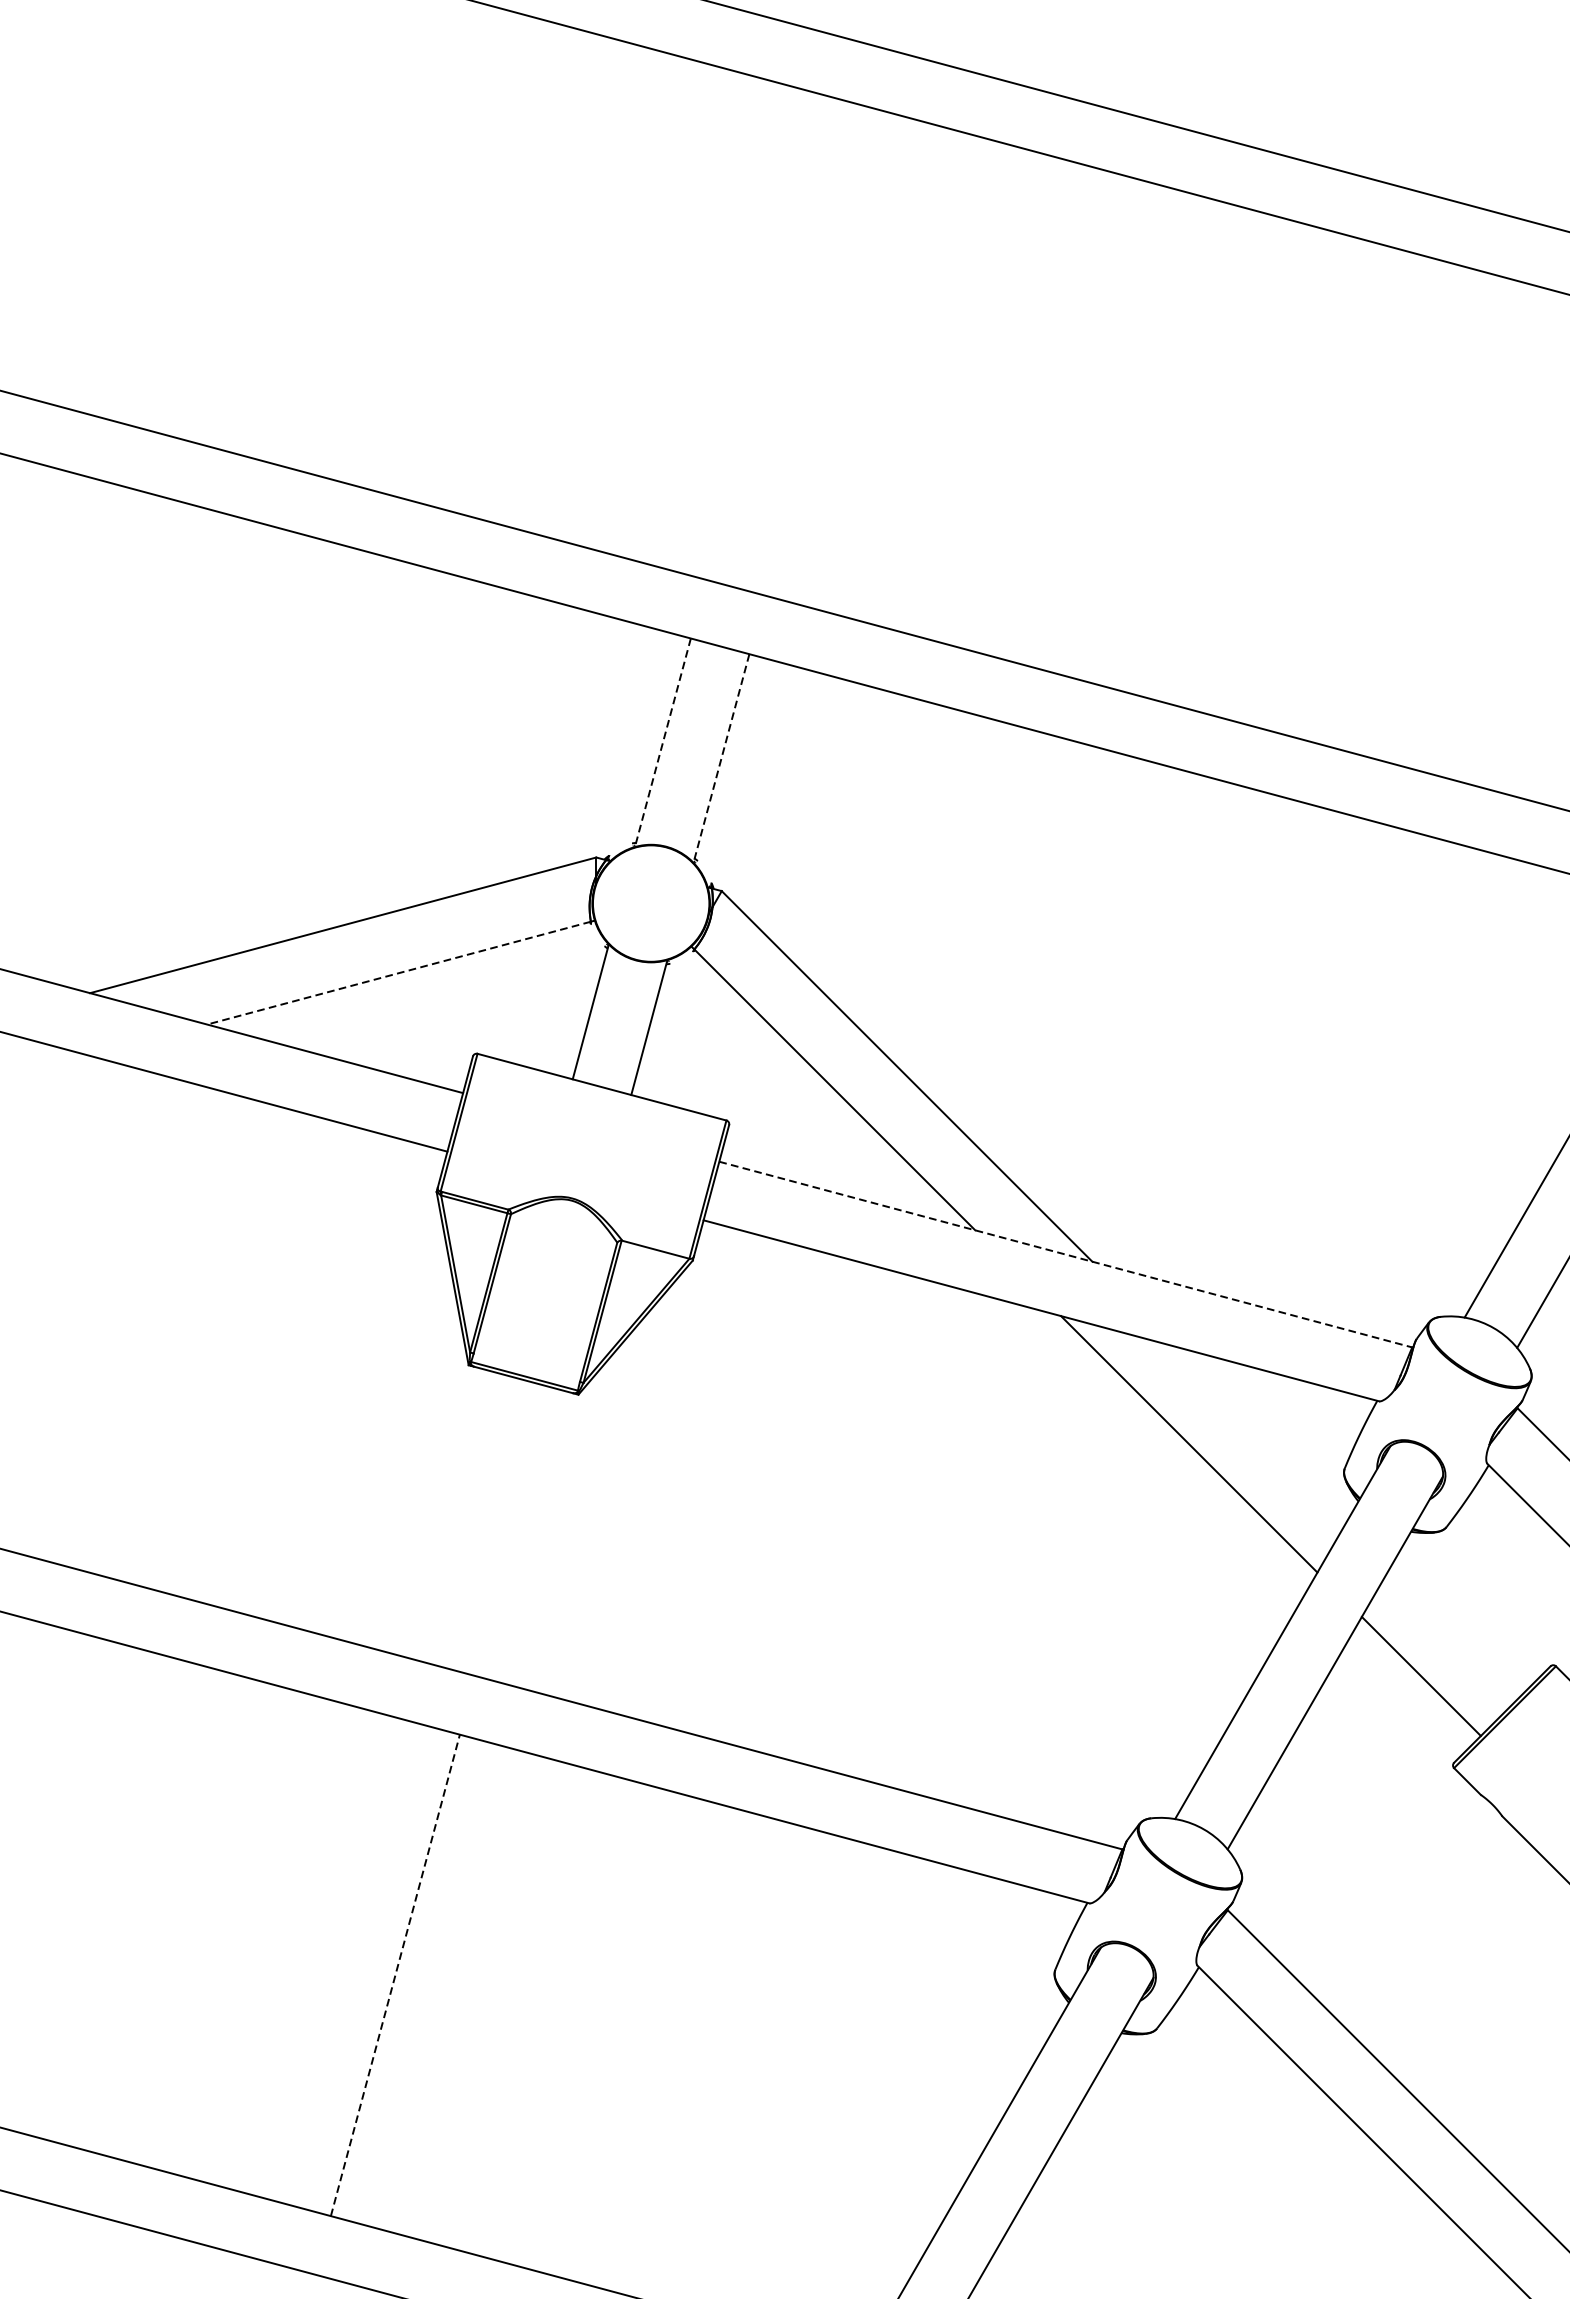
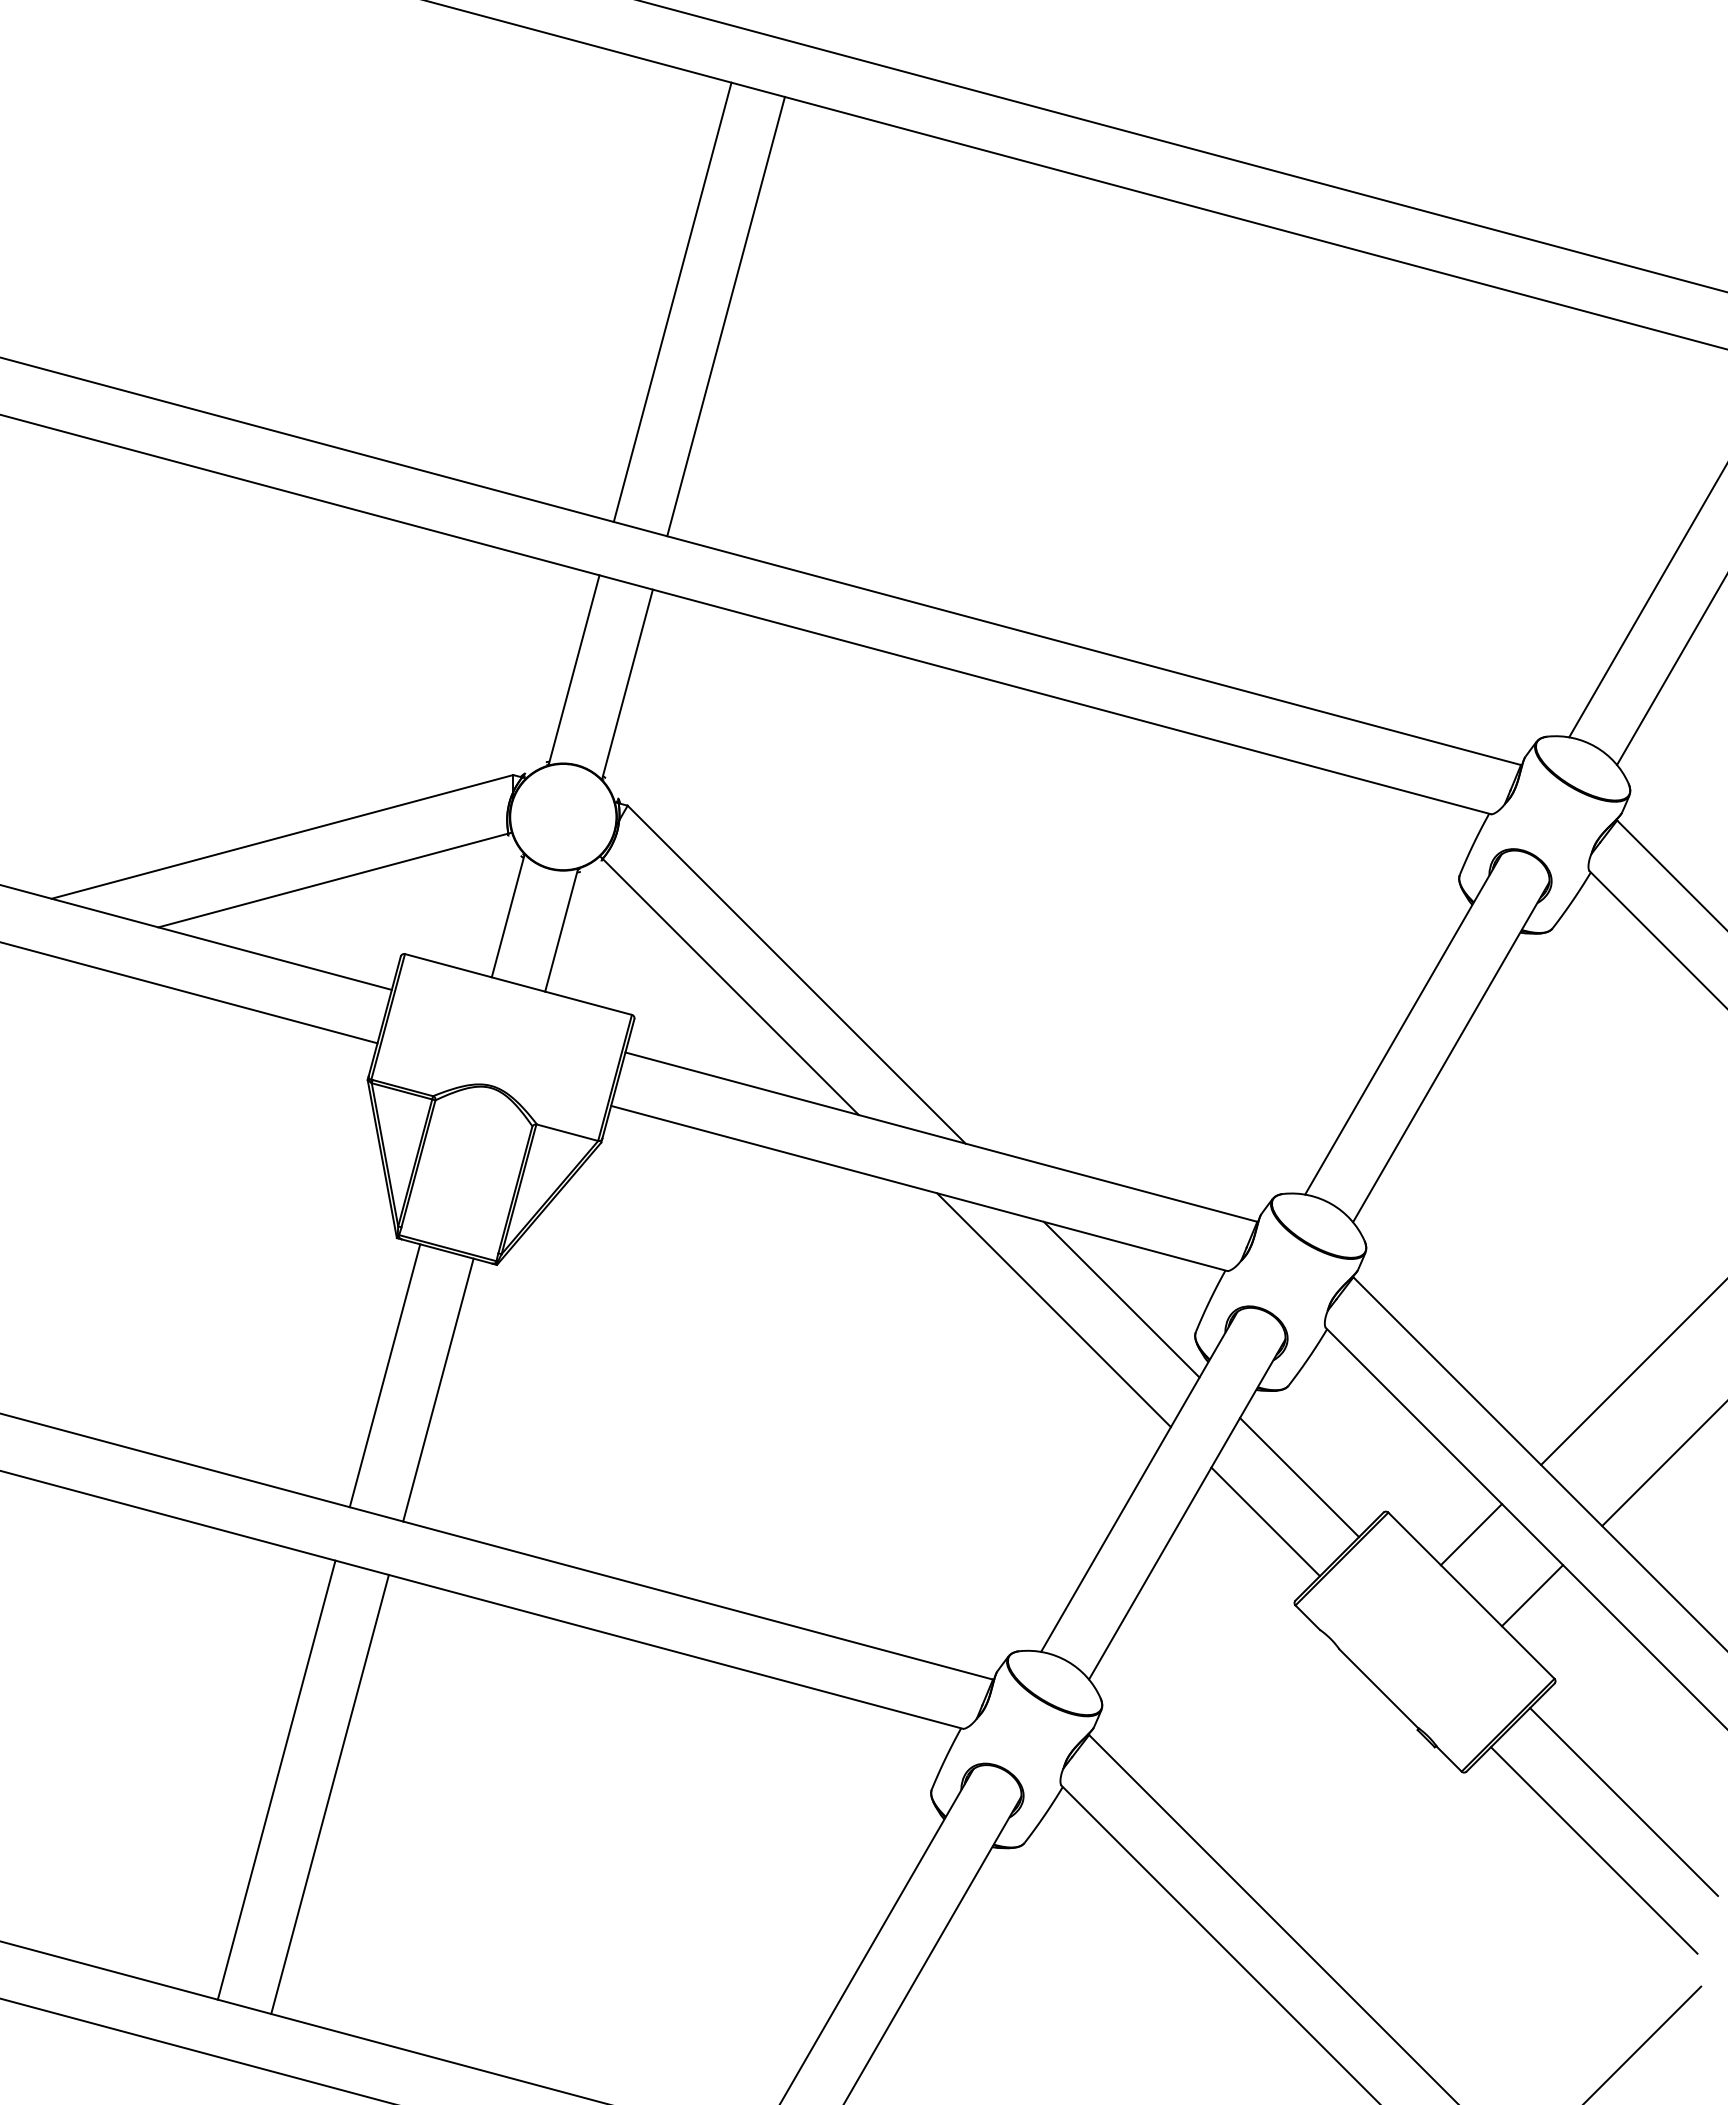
line: (770, 338) -> (672, 301), added
line: (829, 354) -> (725, 316), added
line: (662, 742) -> (573, 670), dashed -> solid
line: (721, 759) -> (627, 685), dashed -> solid
line: (398, 973) -> (332, 880), dashed -> solid
line: (1065, 1254) -> (941, 1137), dashed -> solid
line: (1263, 1432) -> (1121, 1299), added
line: (455, 1515) -> (384, 1375), added
line: (514, 1531) -> (438, 1389), added
line: (1458, 1627) -> (1299, 1477), added
line: (336, 1958) -> (276, 1779), added
line: (395, 1974) -> (330, 1793), dashed -> solid

